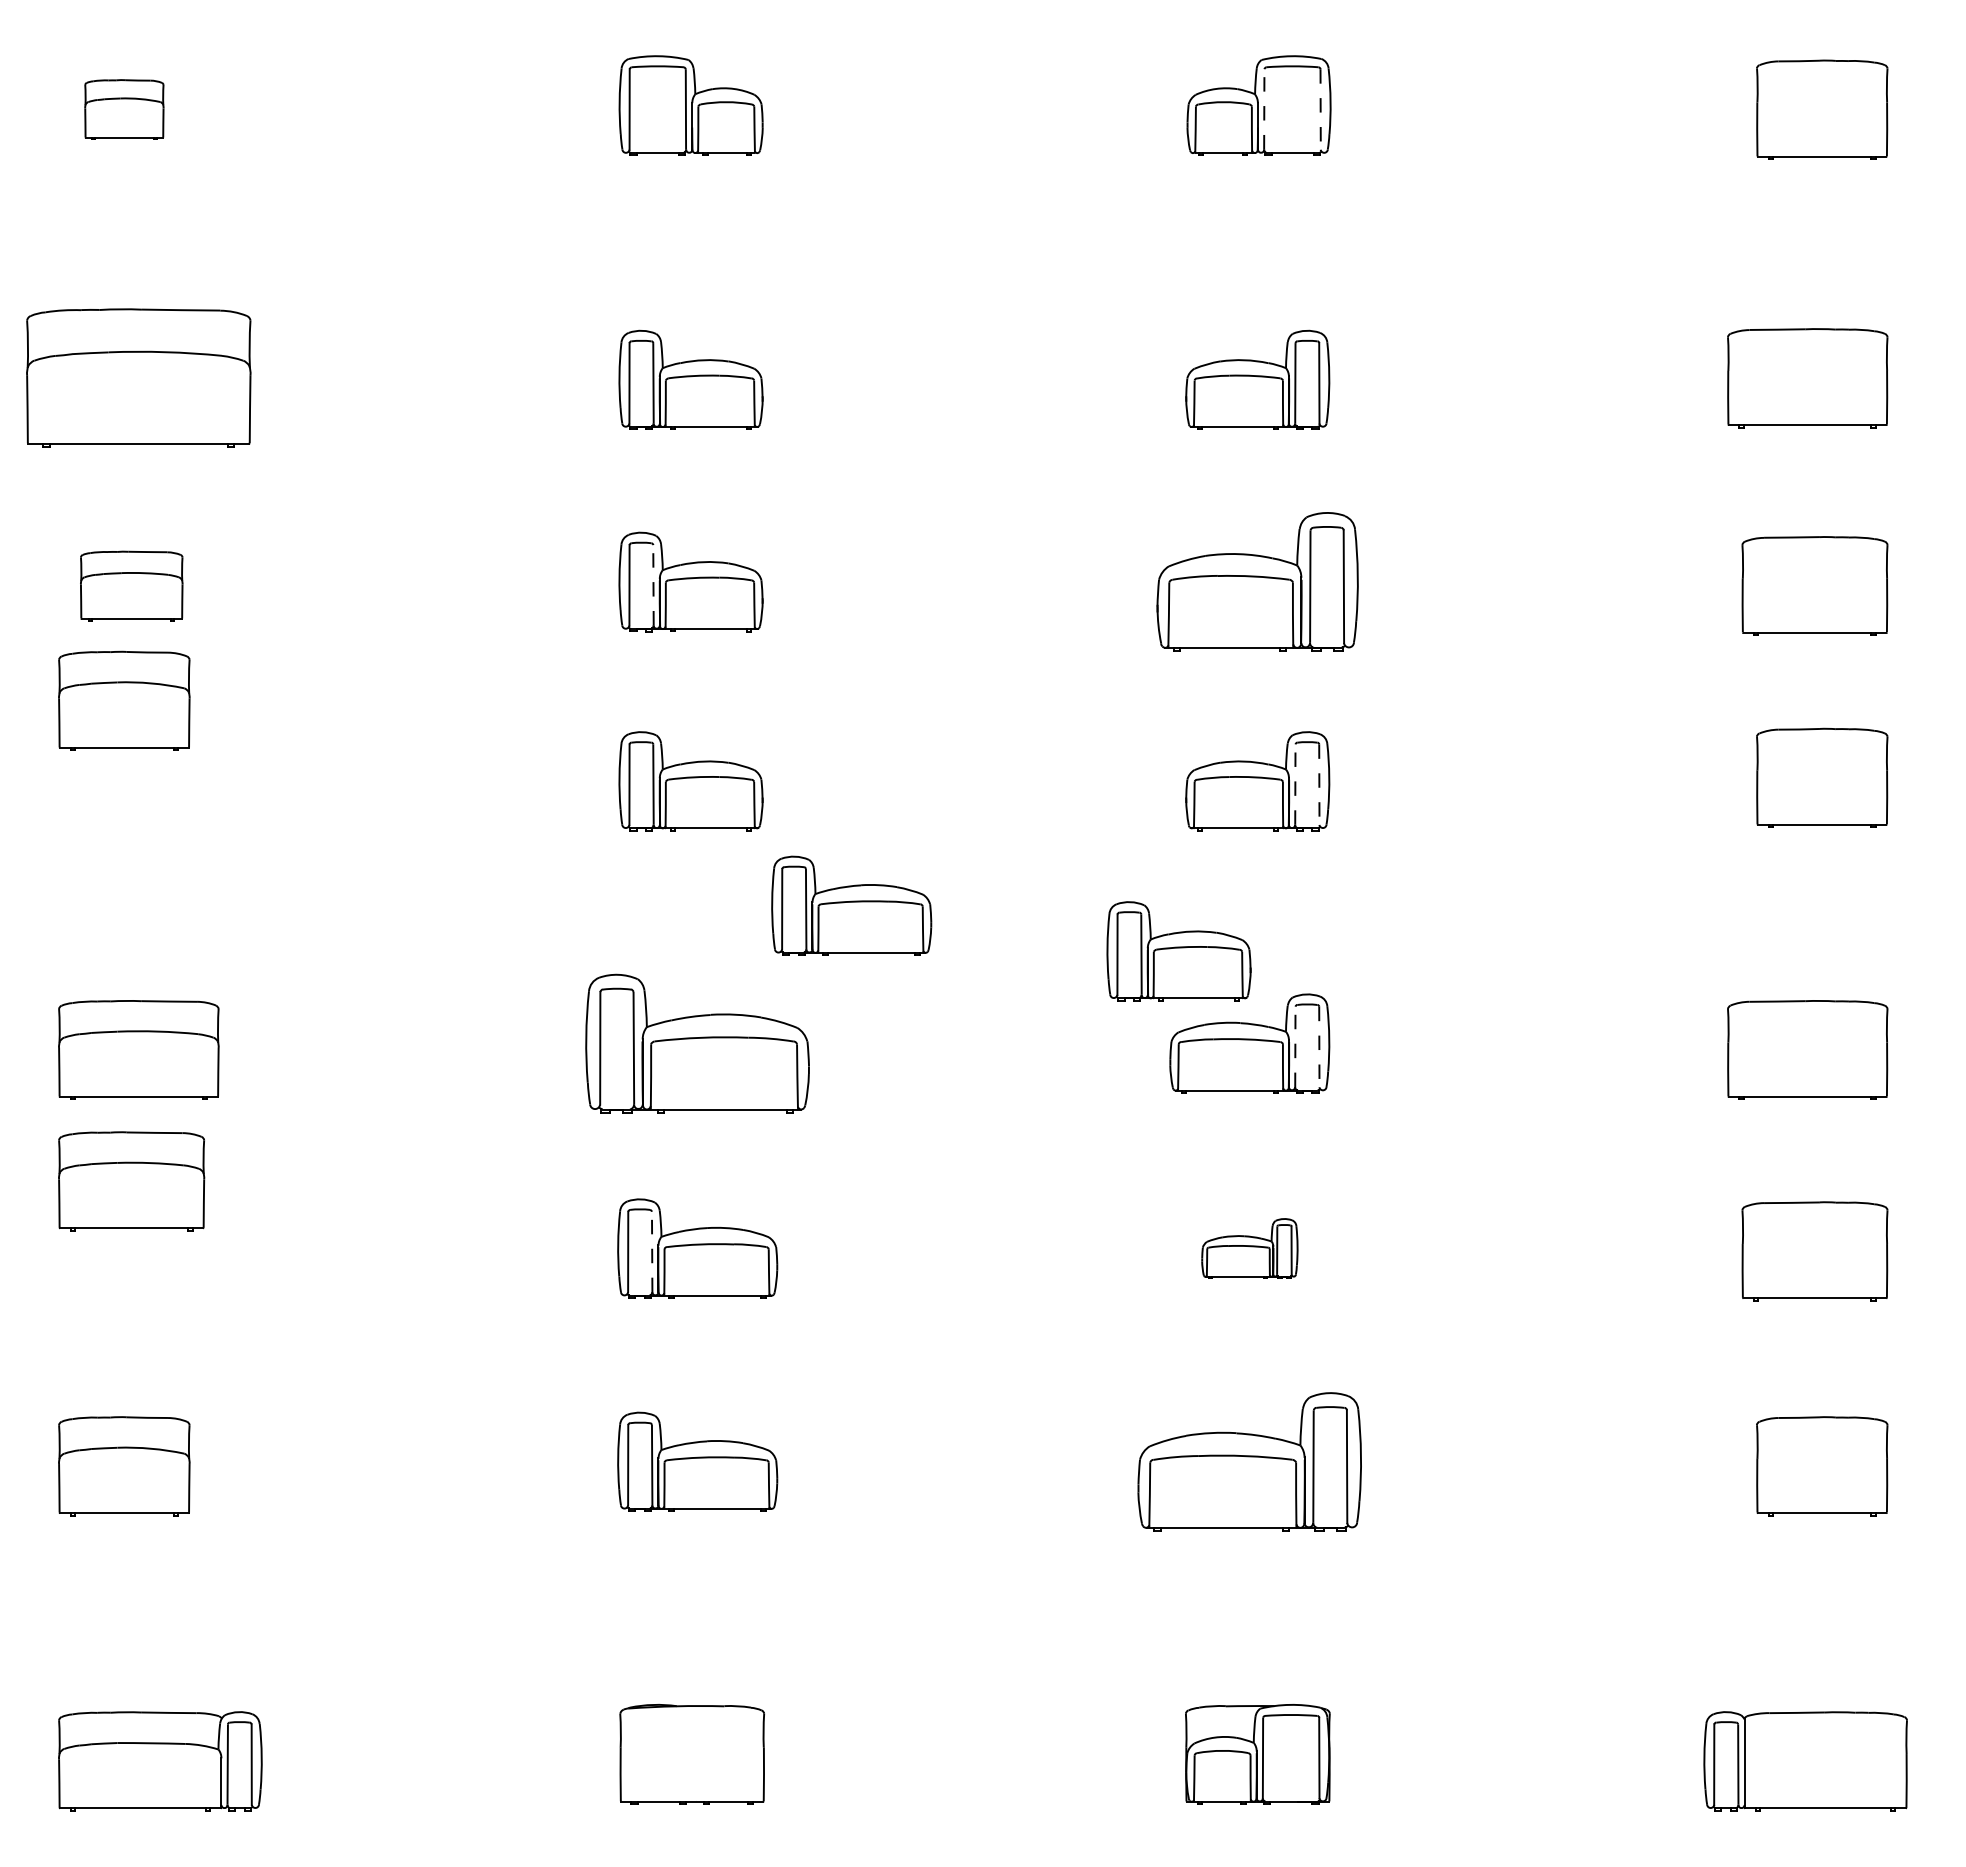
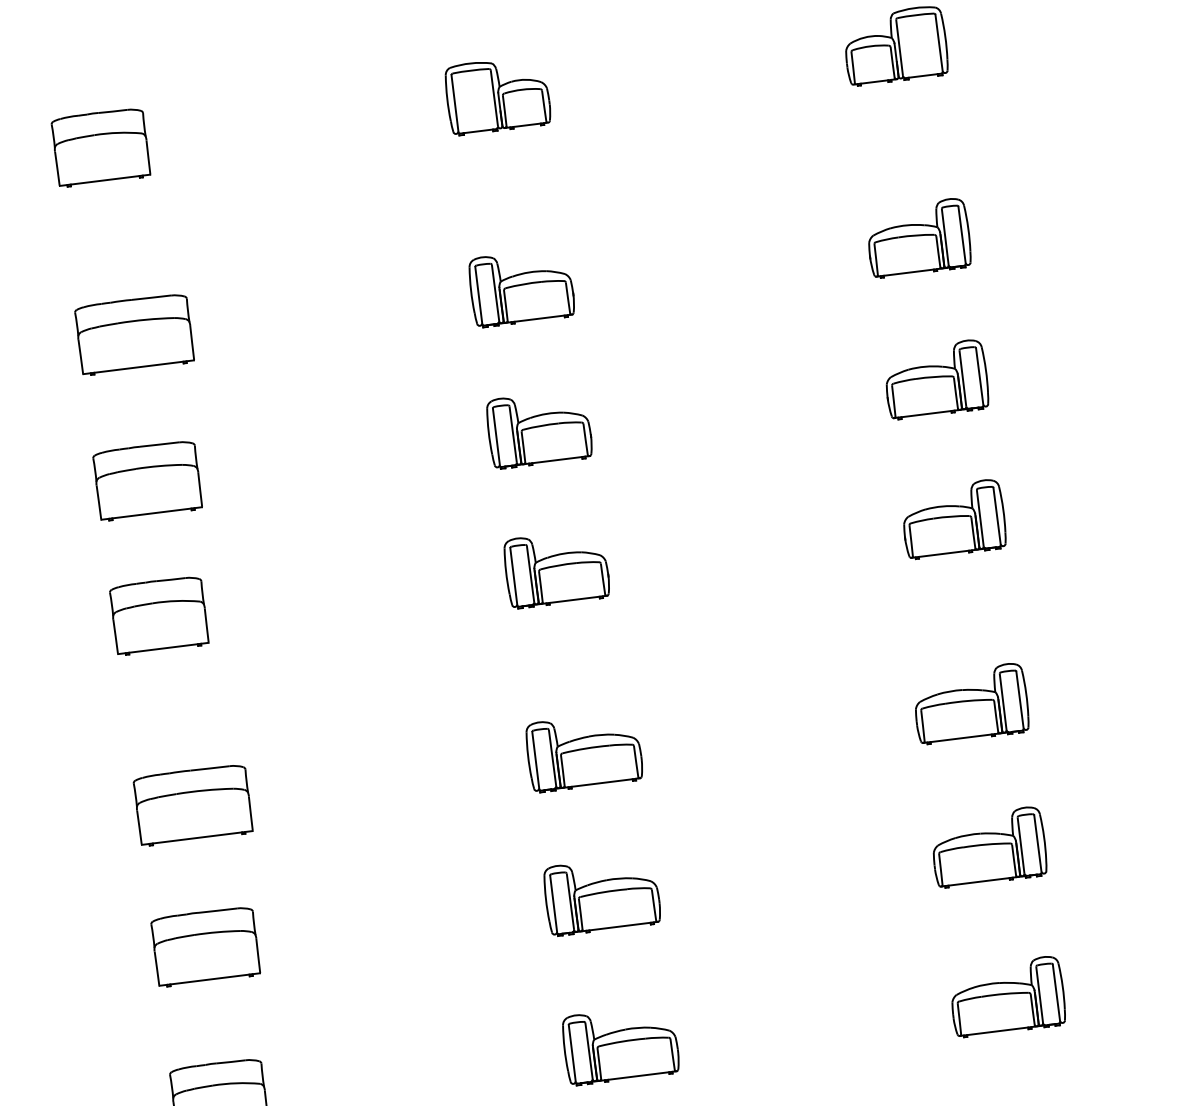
line: (1264, 108) -> (899, 47), dashed -> solid
part: (124, 109) -> (101, 147), size x1.67
line: (1320, 109) -> (938, 43), dashed -> solid
part: (138, 378) -> (134, 334), size x0.71
part: (1257, 581) -> (936, 379), size x0.71
line: (653, 584) -> (513, 433), dashed -> solid
part: (131, 585) -> (147, 480), size x1.43
part: (124, 700) -> (159, 615), moved
line: (1295, 784) -> (980, 518), dashed -> solid
line: (1319, 785) -> (997, 516), dashed -> solid
part: (851, 905) -> (679, 641), removed
part: (1178, 951) -> (912, 645), removed
part: (697, 1043) -> (584, 751), size x0.71
line: (1295, 1046) -> (1003, 701), dashed -> solid
line: (1319, 1047) -> (1020, 700), dashed -> solid
part: (131, 1181) -> (205, 946), moved
part: (1249, 1248) -> (988, 847), size x1.67
line: (652, 1251) -> (570, 901), dashed -> solid
part: (1249, 1461) -> (1007, 996), size x0.71

